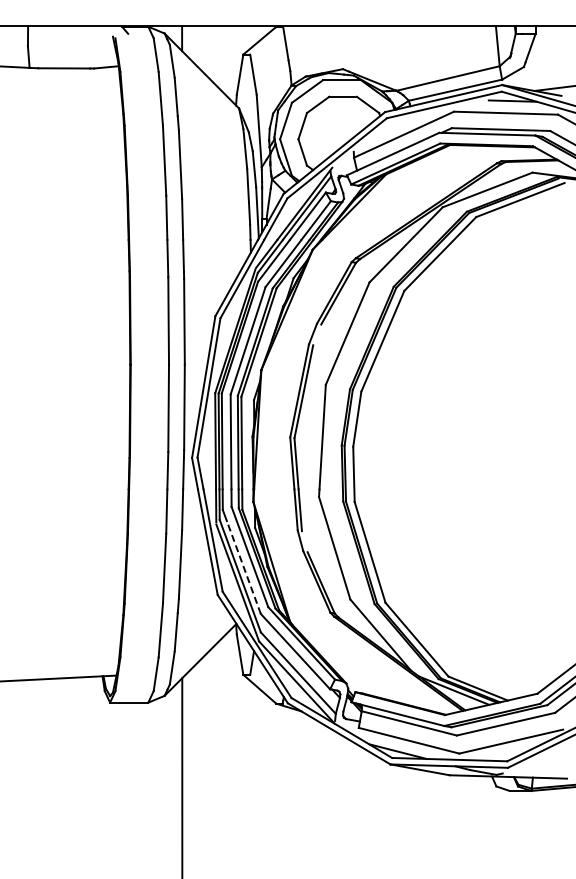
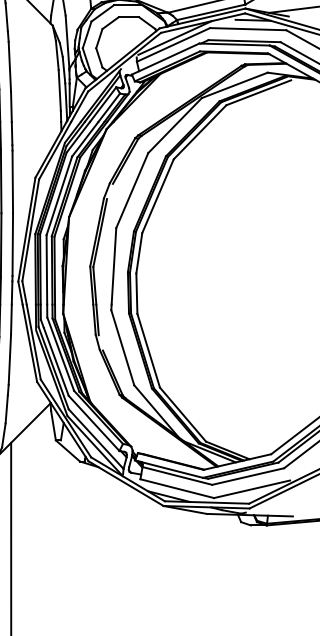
line: (405, 125) -> (174, 38), added
line: (243, 567) -> (55, 361), dashed -> solid

